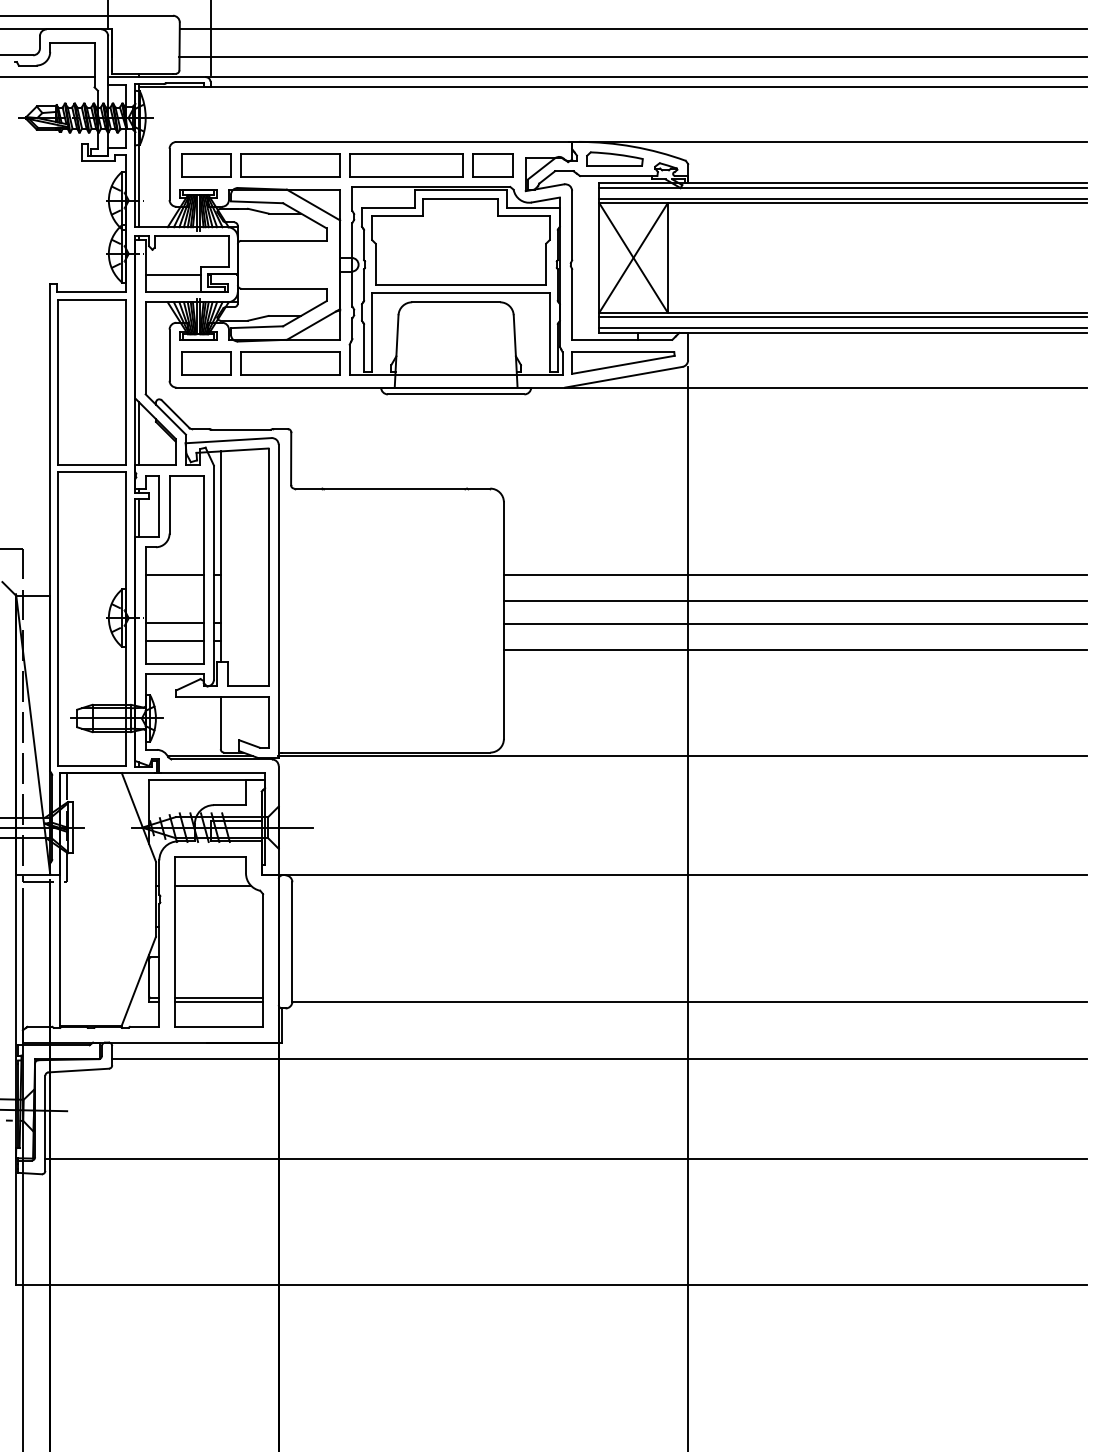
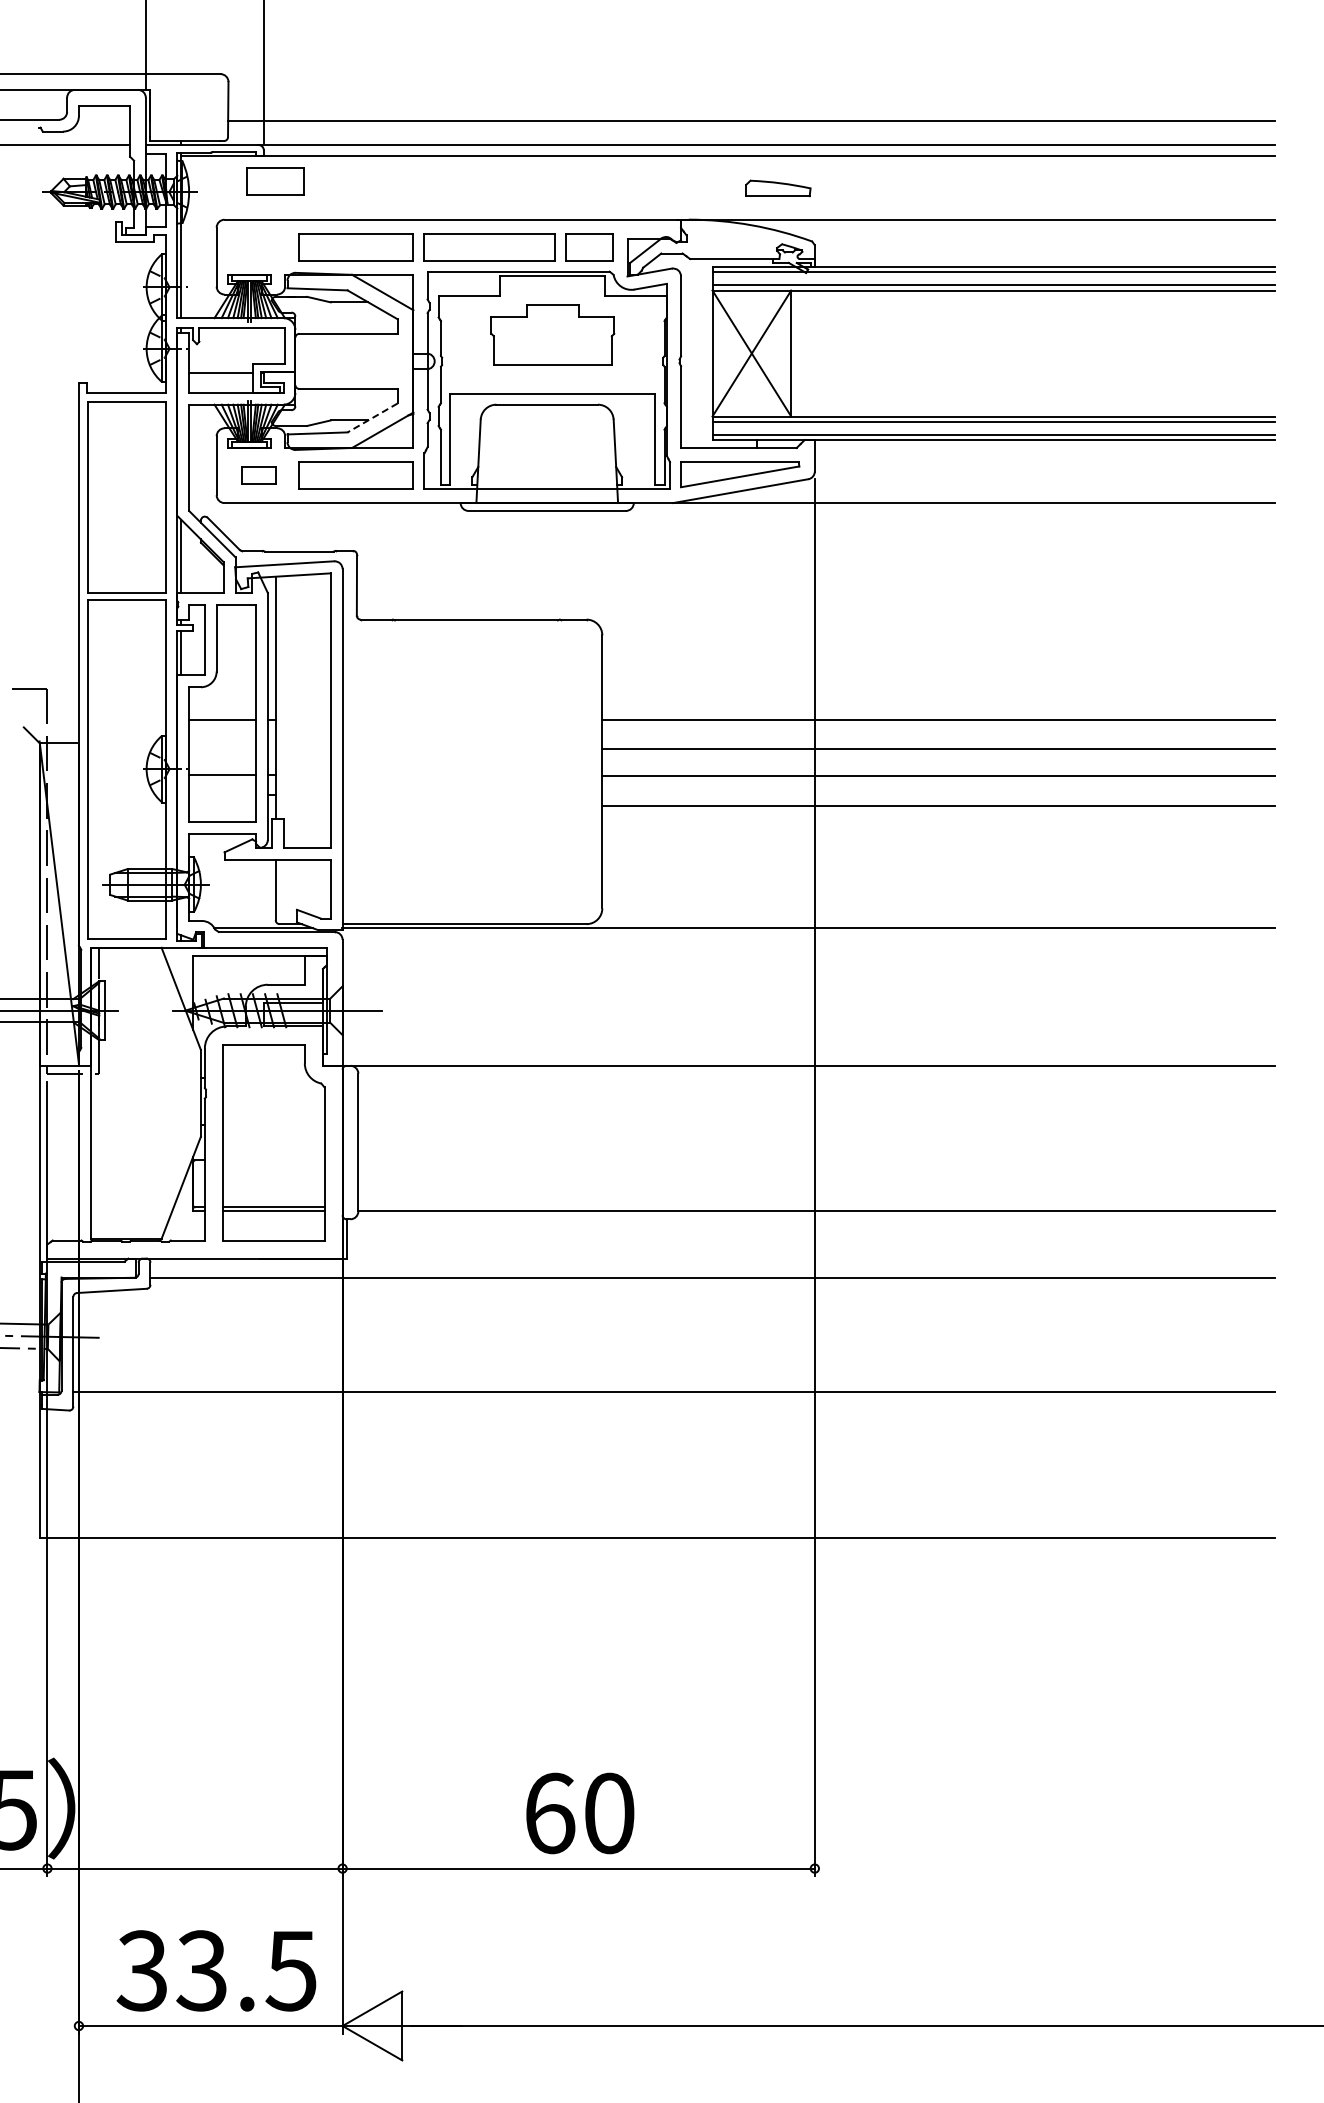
line: (633, 29) -> (751, 89), removed
part: (615, 159) -> (778, 188), moved
part: (206, 166) -> (275, 181), moved
part: (460, 241) -> (552, 334), size x0.6
line: (304, 313) -> (372, 417), solid -> dashed
part: (206, 363) -> (259, 475), size x0.6
line: (174, 641) -> (222, 795), removed
line: (212, 885) -> (266, 1077), removed

